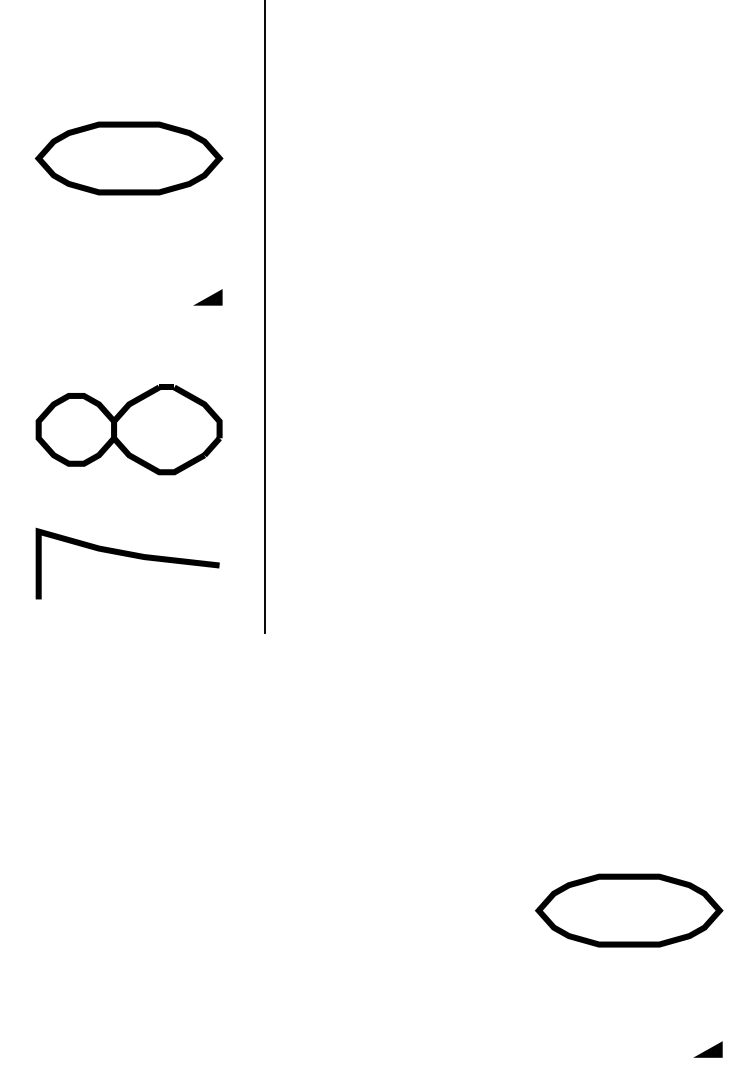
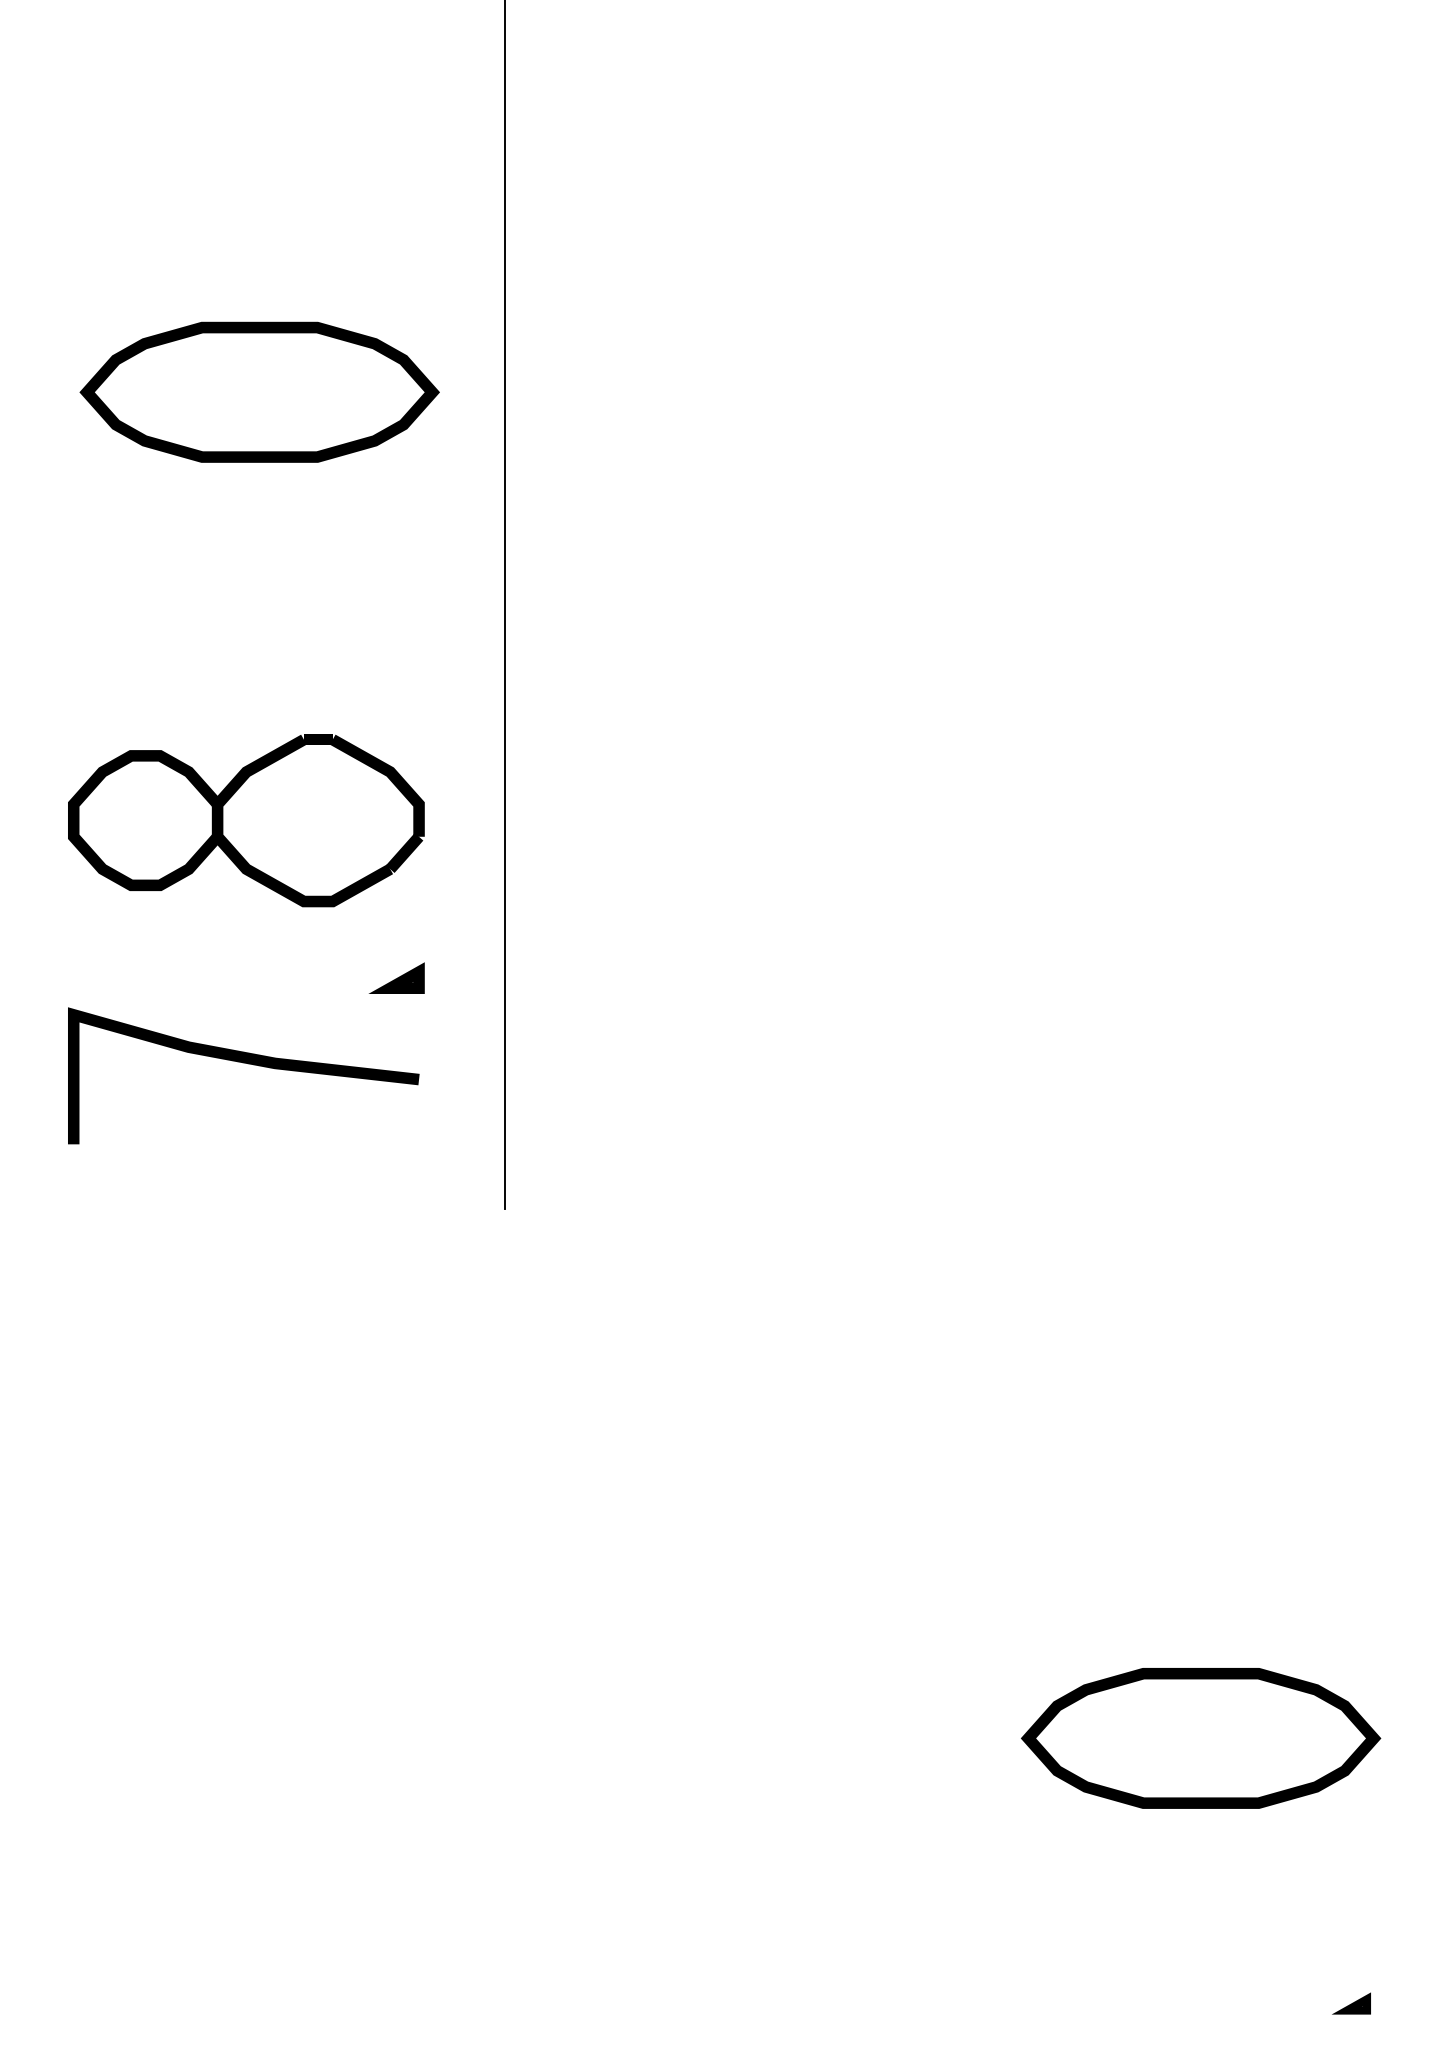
part: (128, 158) -> (258, 392), moved
part: (207, 297) -> (395, 978), moved
part: (707, 1049) -> (1350, 2003), size x0.7

